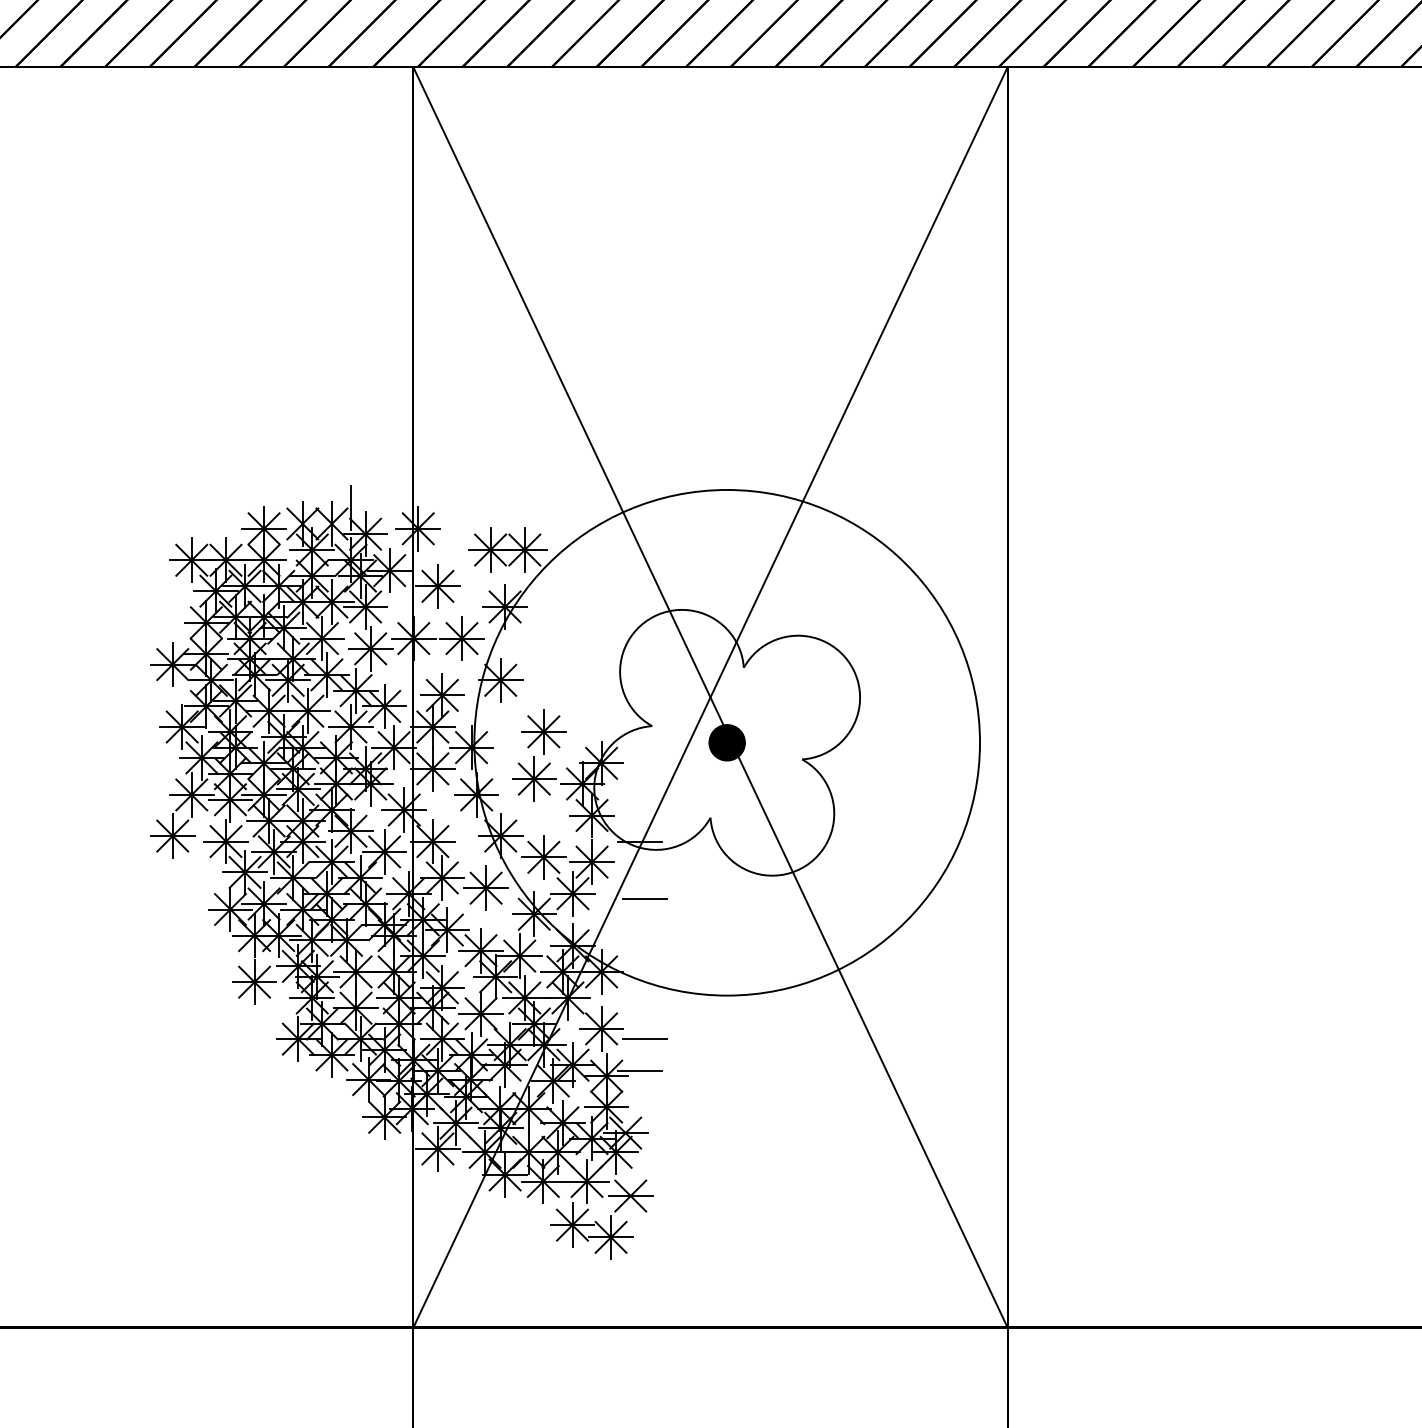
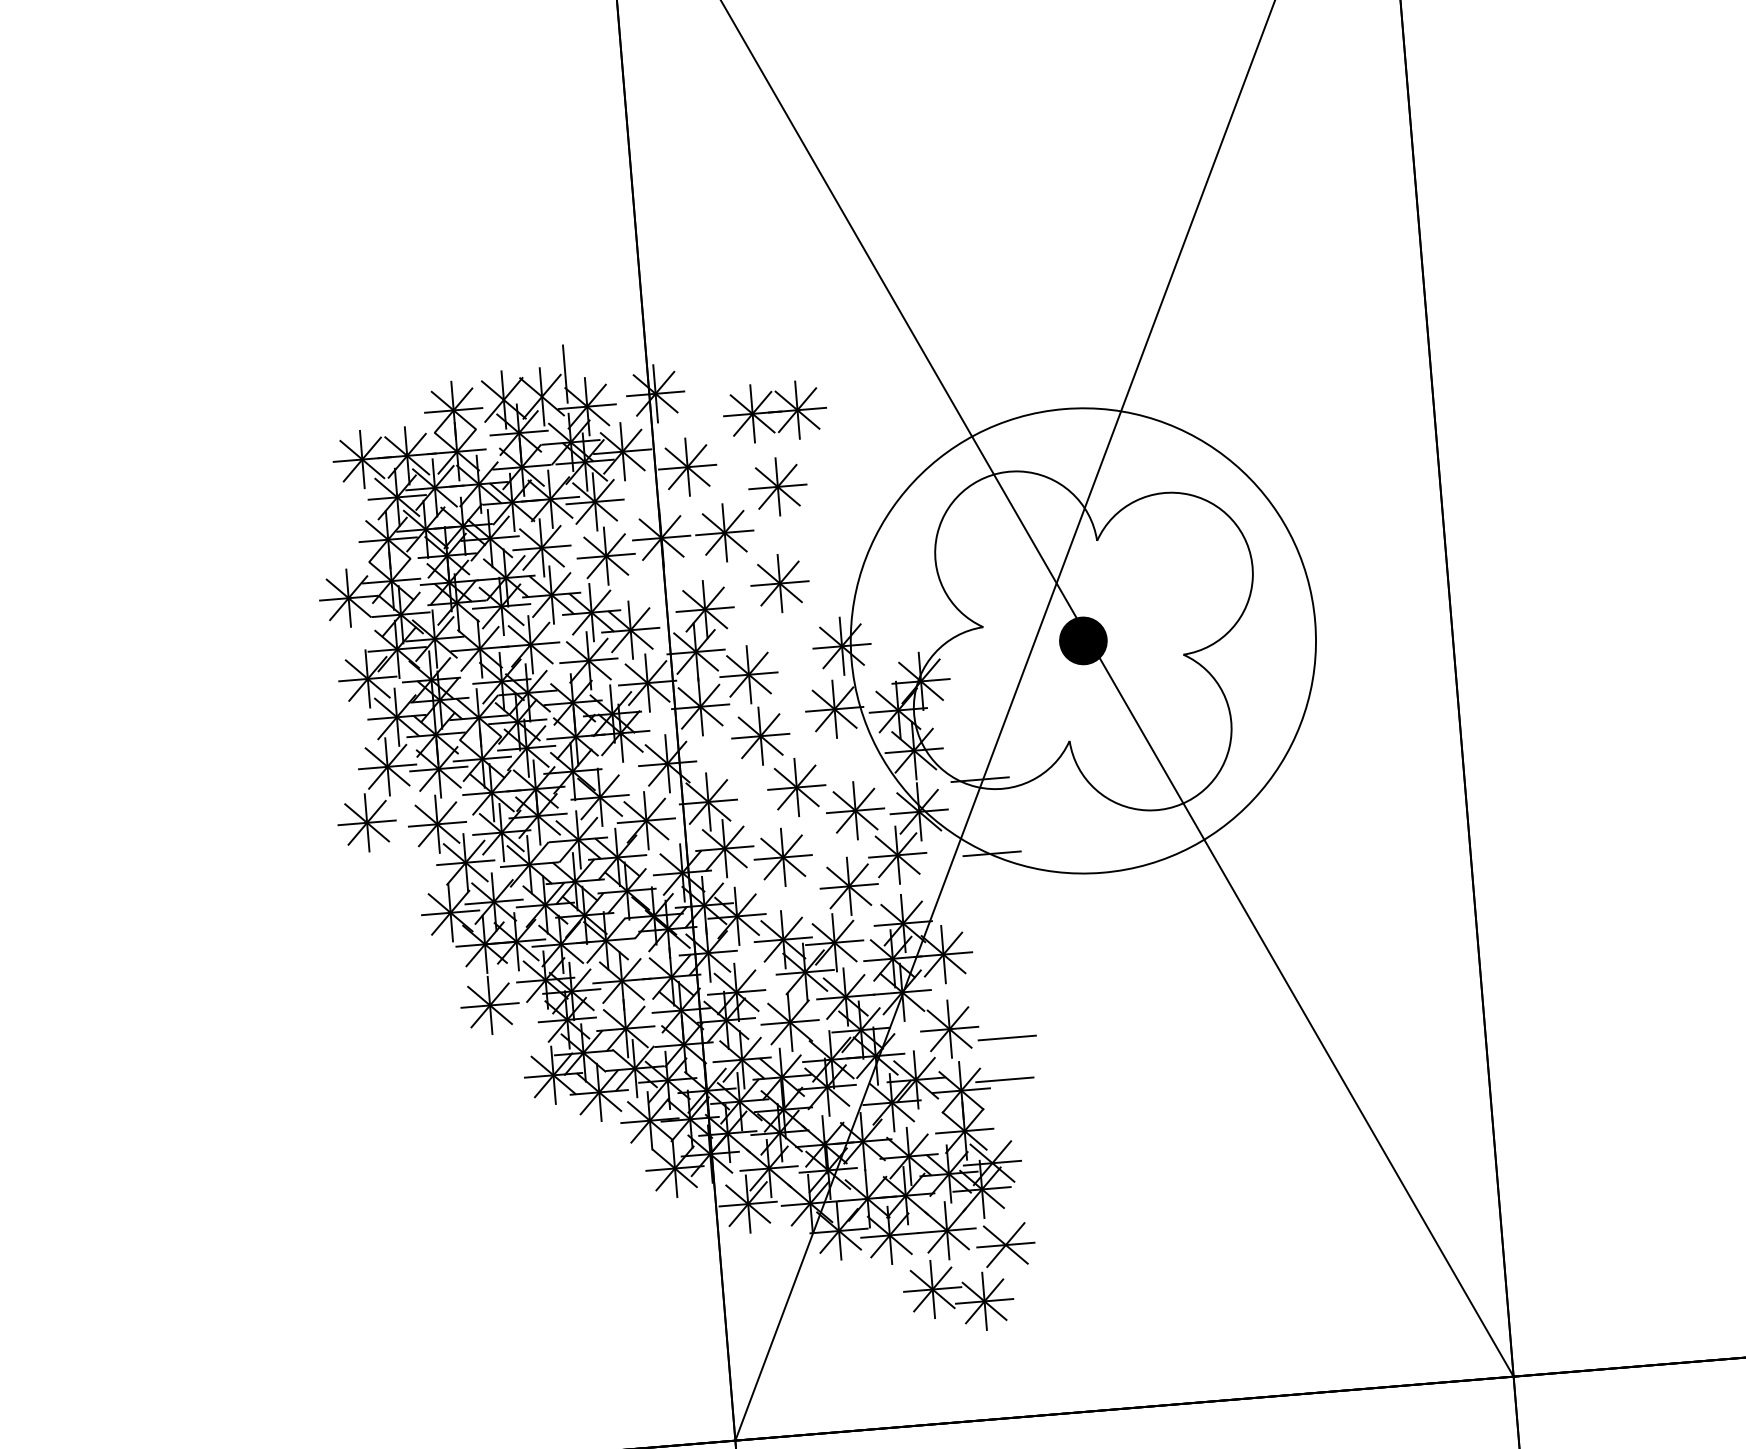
circle: (727, 742) -> (1083, 640), size x0.7

